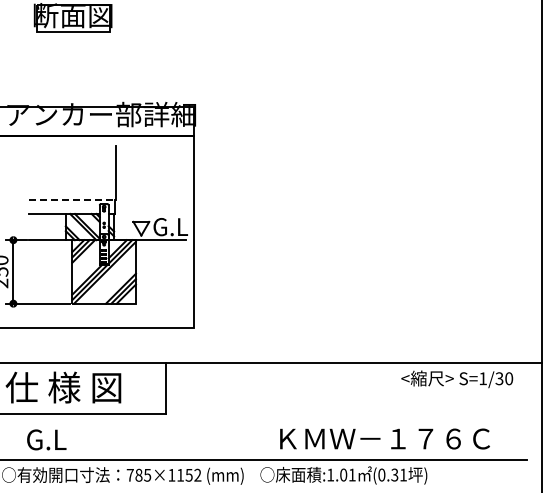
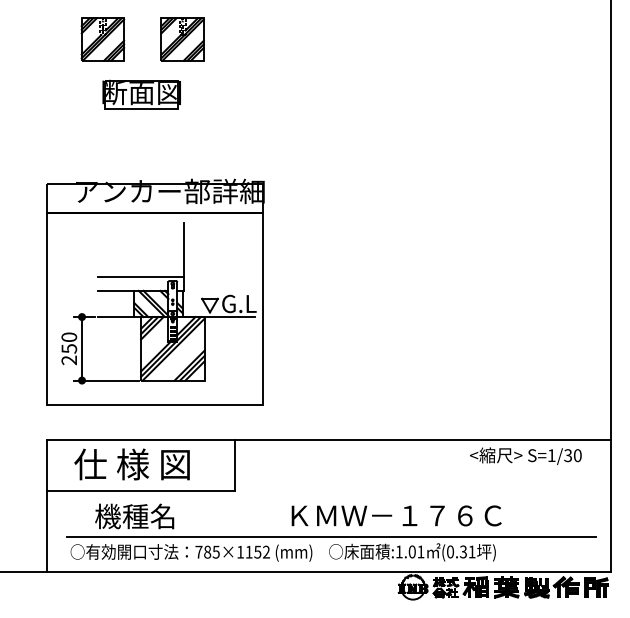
line: (72, 199) -> (141, 276), dashed -> solid
text: (384, 438) -> (396, 515), moved
text: (65, 439) -> (134, 516), G.L -> 機種名

